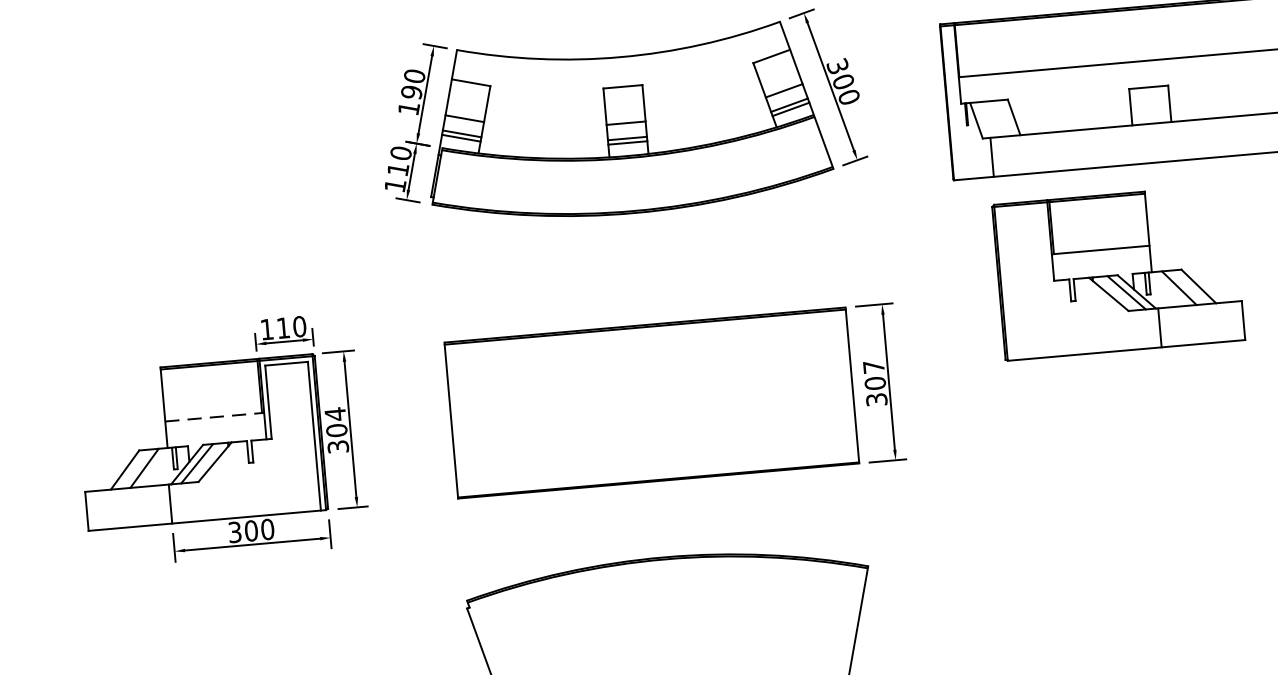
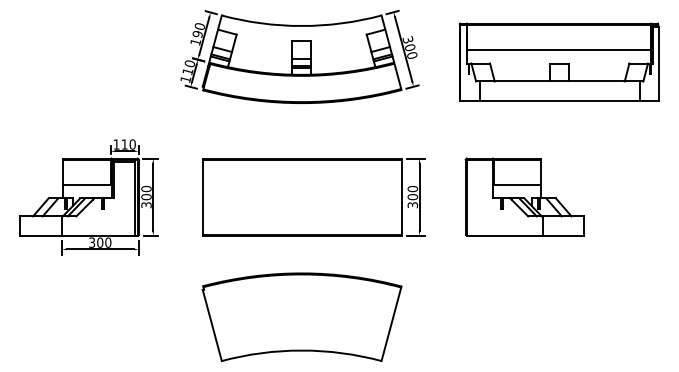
part: (1117, 271) -> (524, 196), moved
text: (873, 366) -> (412, 188), 307 -> 300
text: (335, 413) -> (146, 188), 304 -> 300
line: (215, 417) -> (87, 185), dashed -> solid

